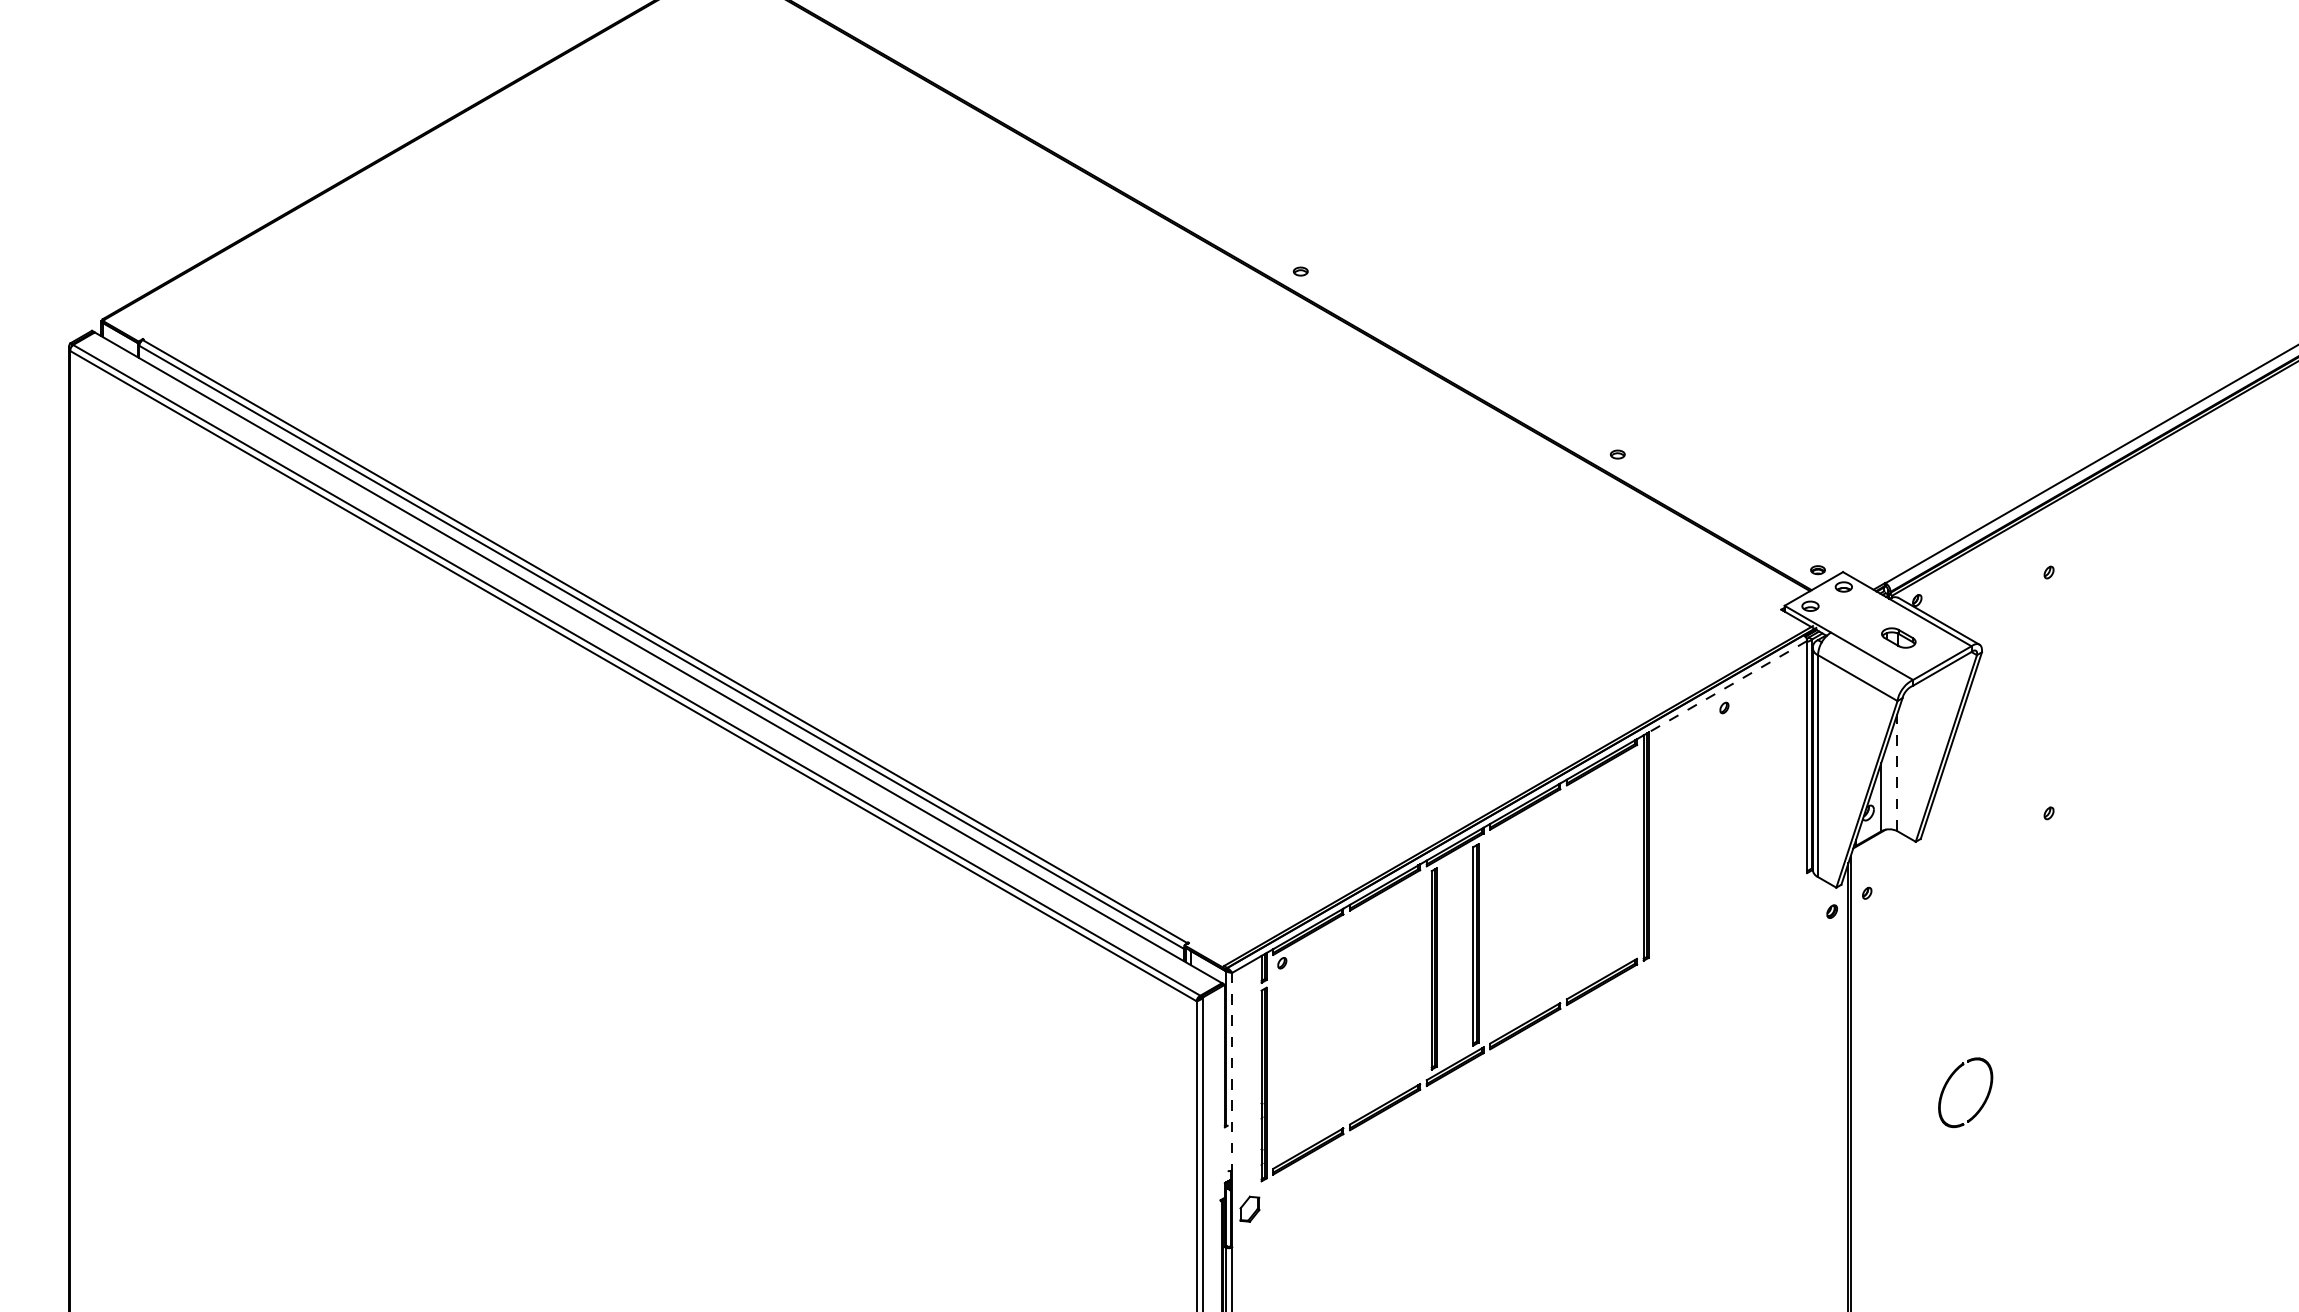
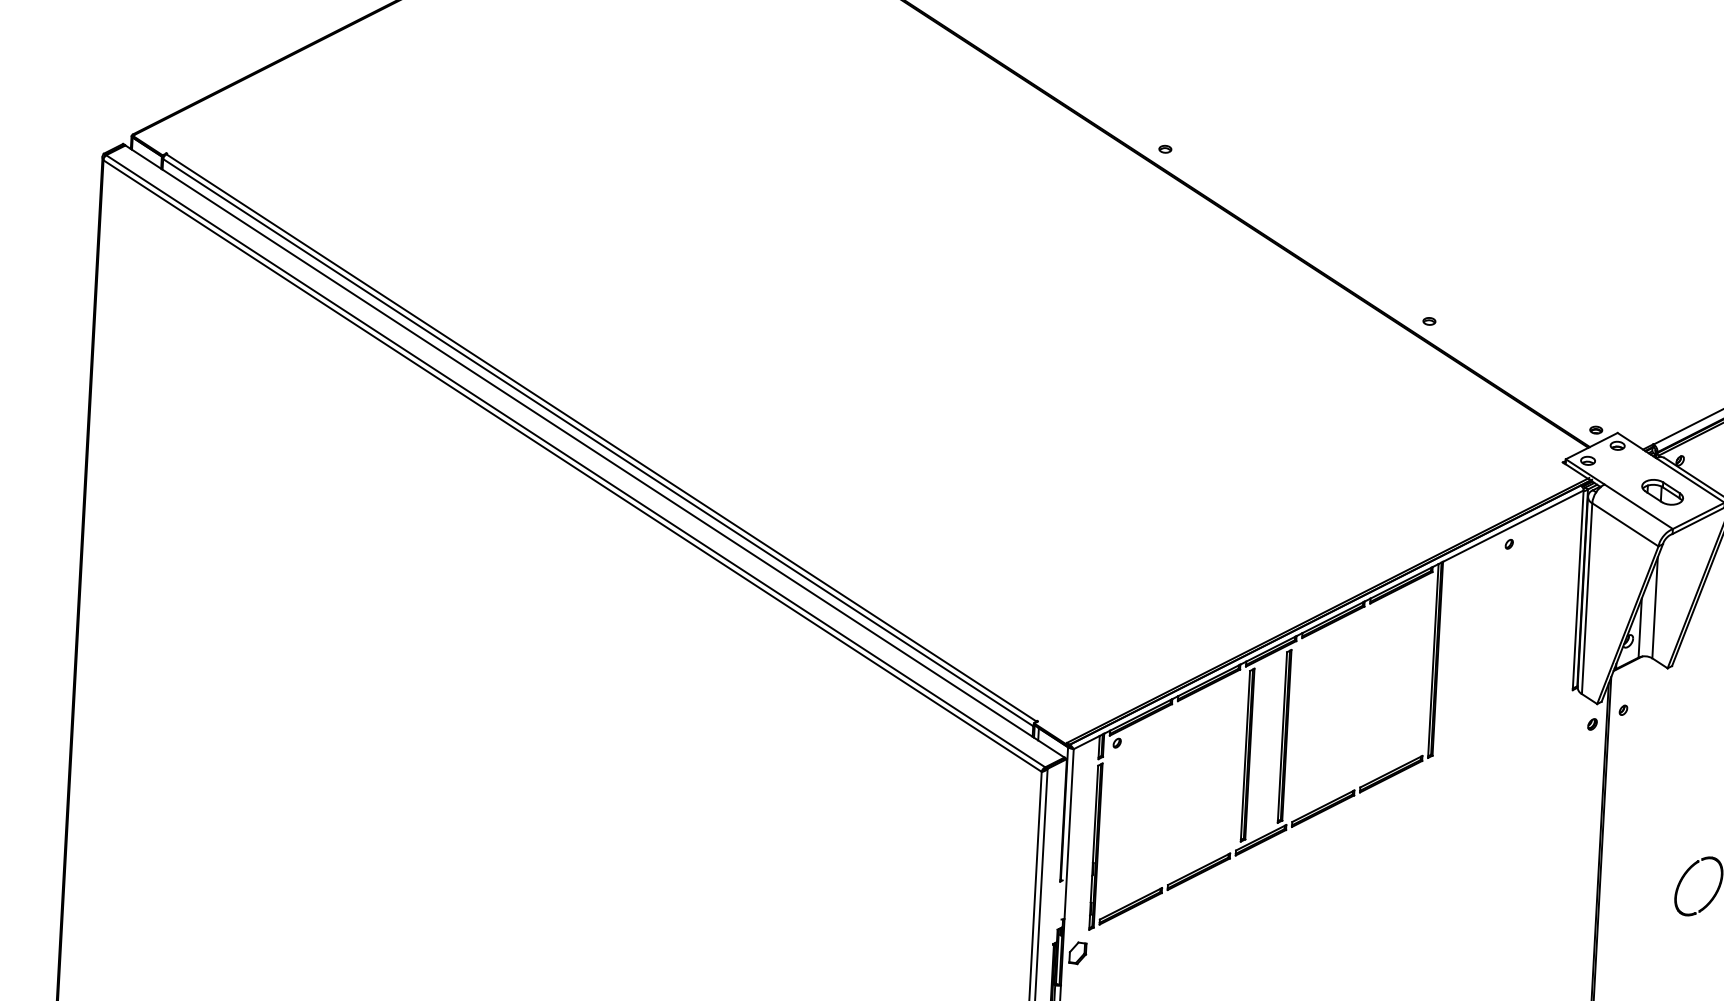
part: (1898, 637) -> (1662, 491), size x1.43
line: (1727, 686) -> (1512, 525), dashed -> solid
line: (1897, 772) -> (1655, 607), dashed -> solid
line: (1232, 1071) -> (1069, 833), dashed -> solid

